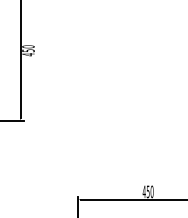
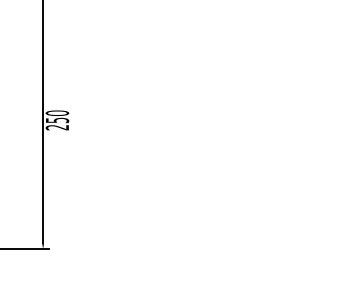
text: (28, 54) -> (57, 127), 450 -> 250

